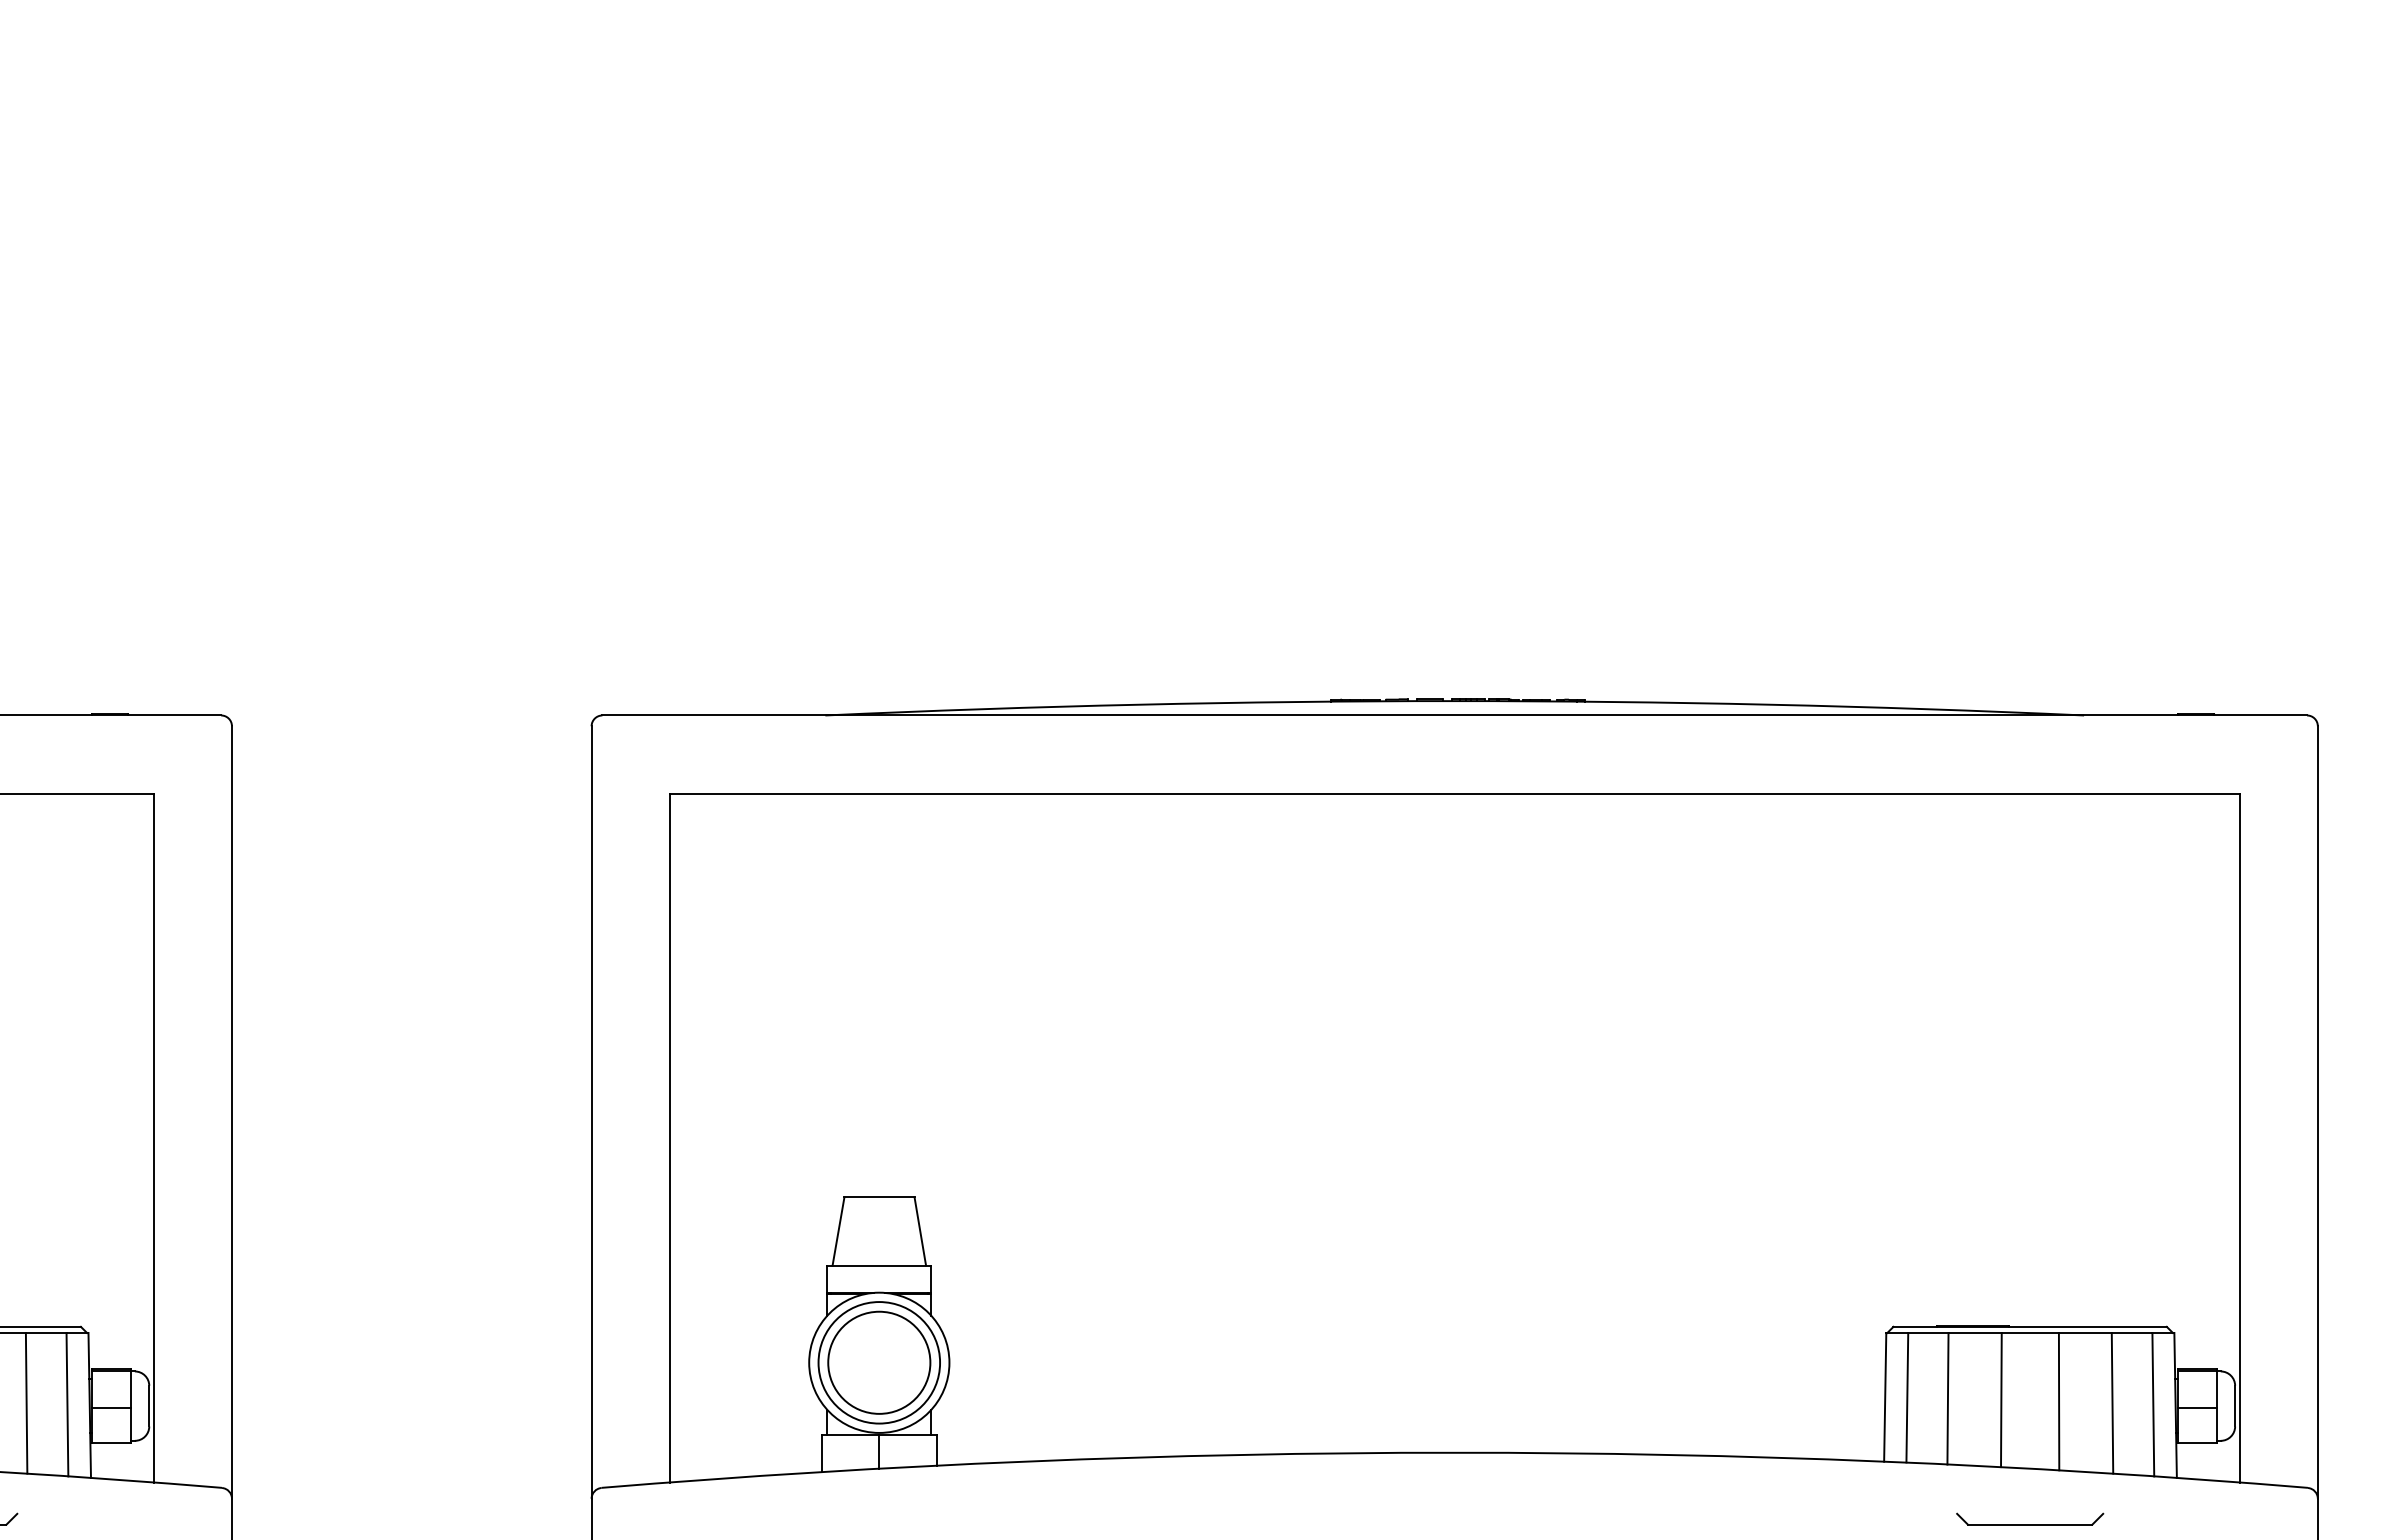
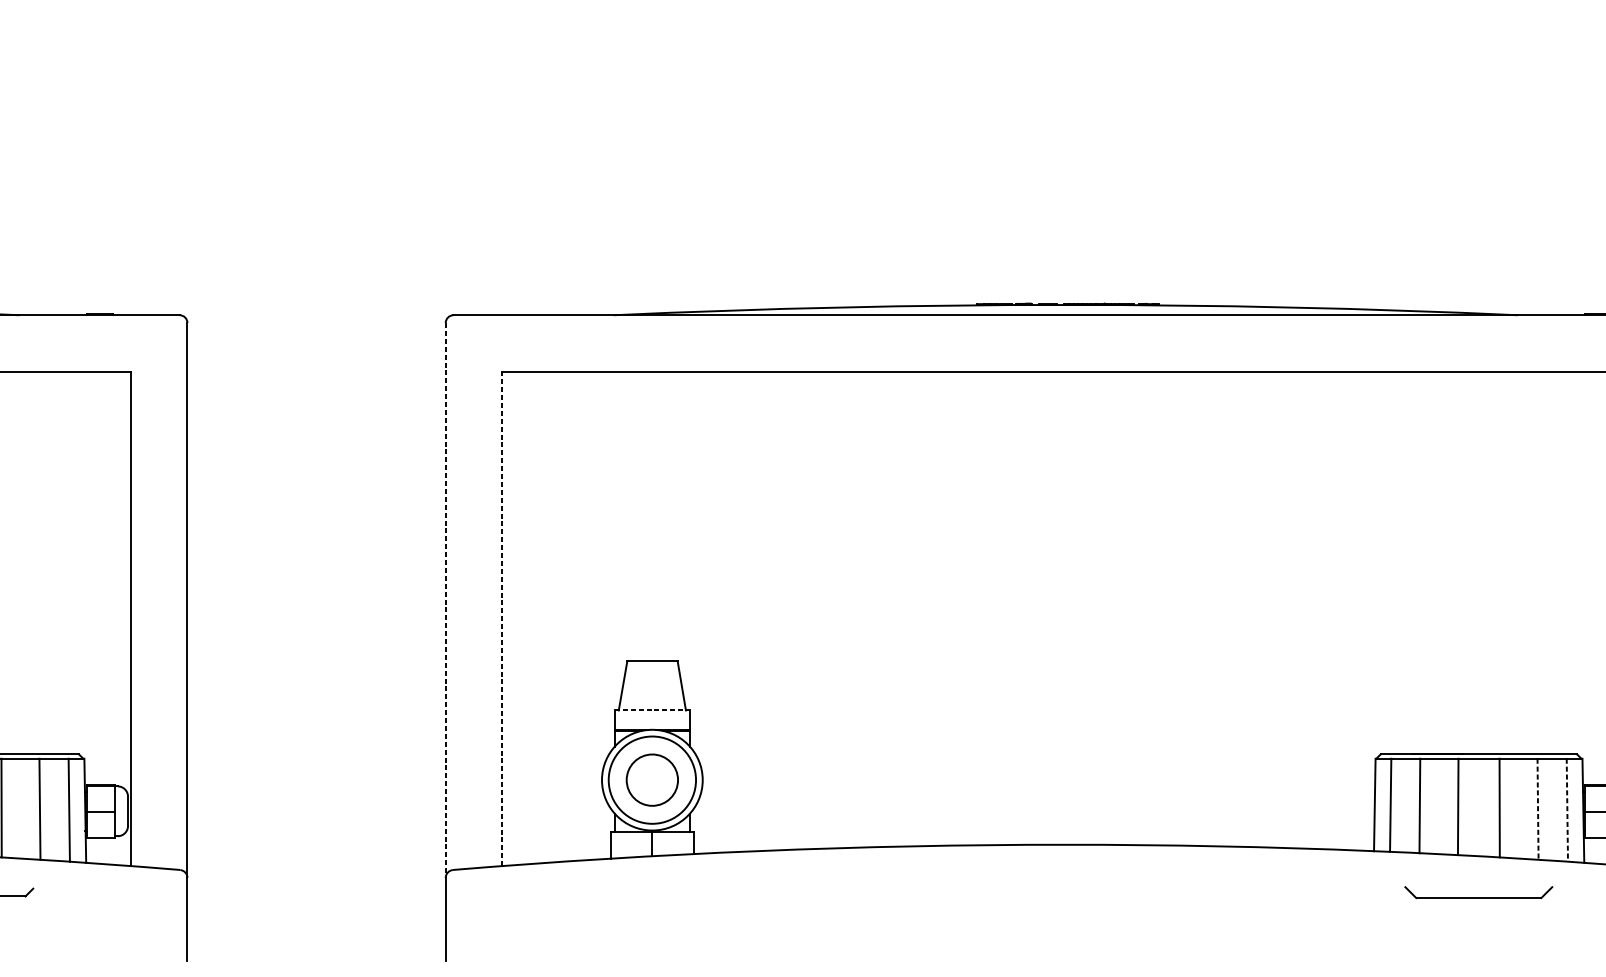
line: (591, 1113) -> (445, 601), solid -> dashed
line: (670, 1137) -> (502, 618), solid -> dashed
line: (879, 1265) -> (652, 710), solid -> dashed
circle: (879, 1362) -> (652, 779), size x0.7
line: (2112, 1403) -> (1538, 809), solid -> dashed
line: (2153, 1404) -> (1567, 810), solid -> dashed
part: (2030, 1518) -> (1479, 891), size x1.4

